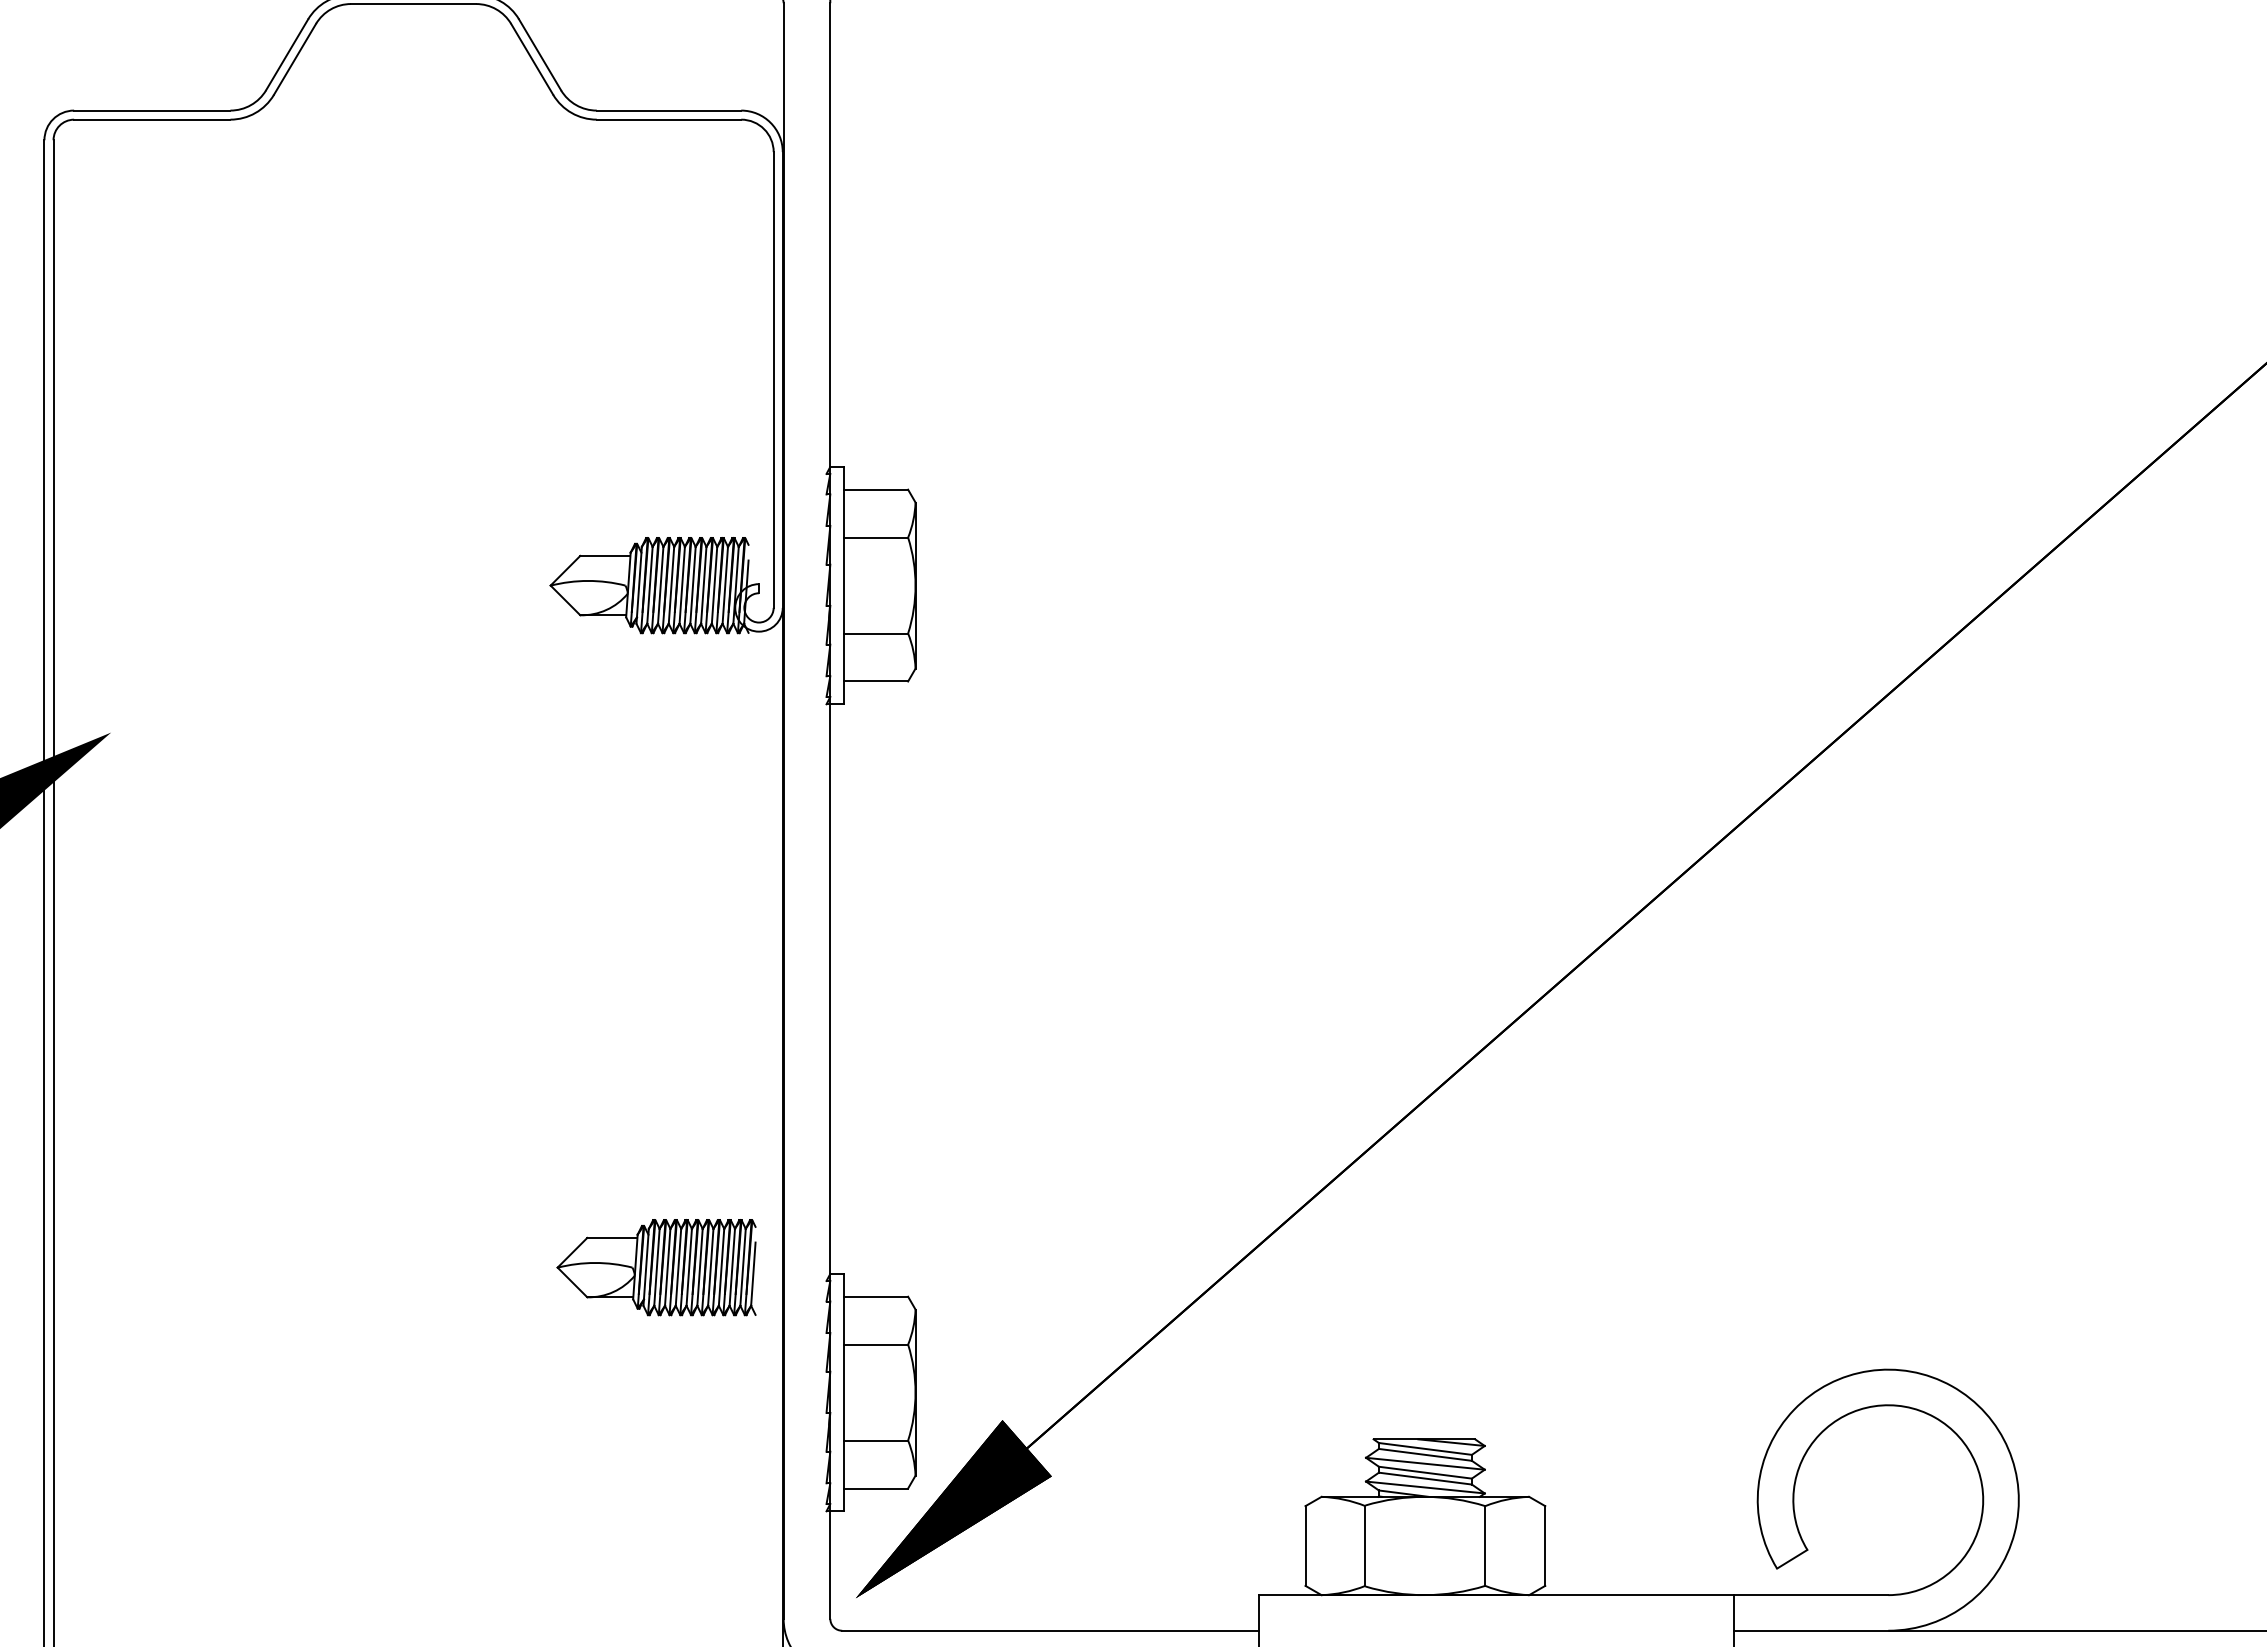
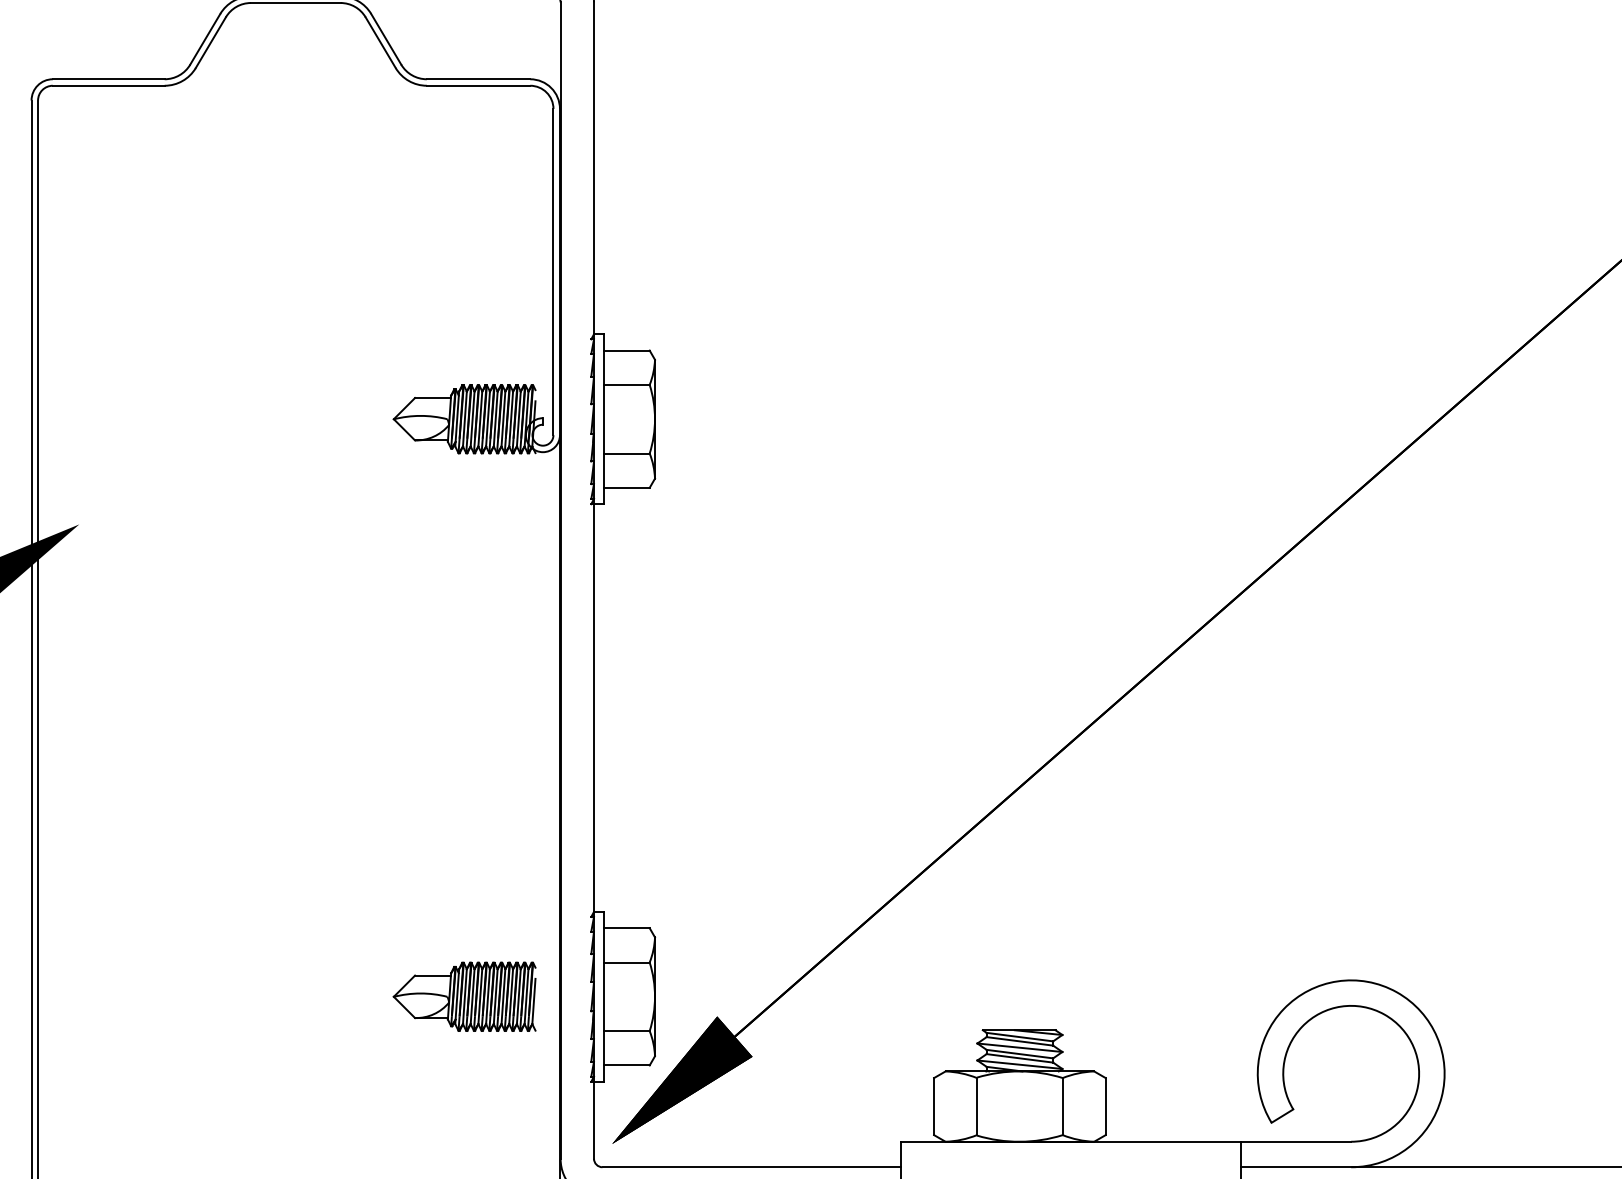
part: (656, 1267) -> (464, 996), moved

